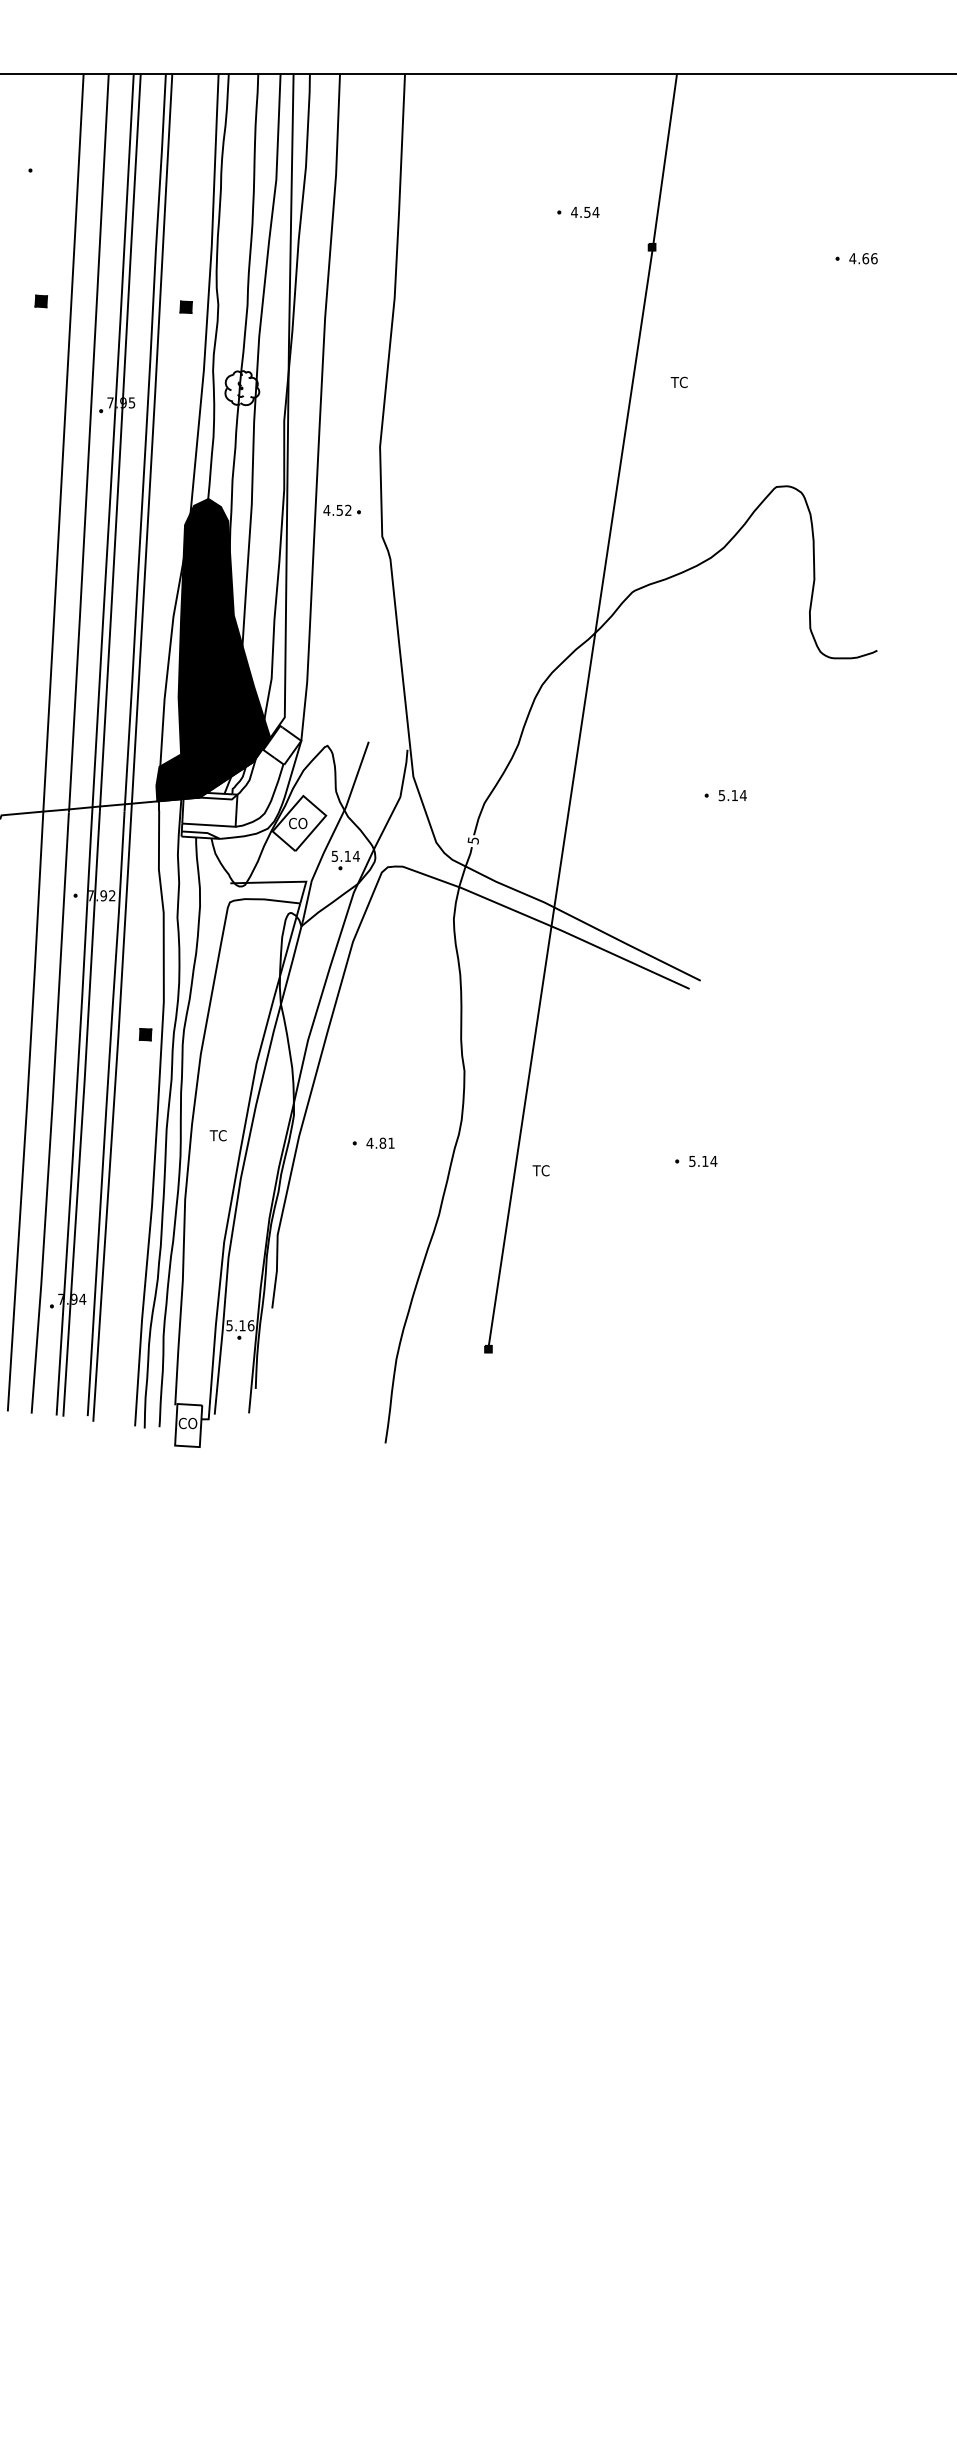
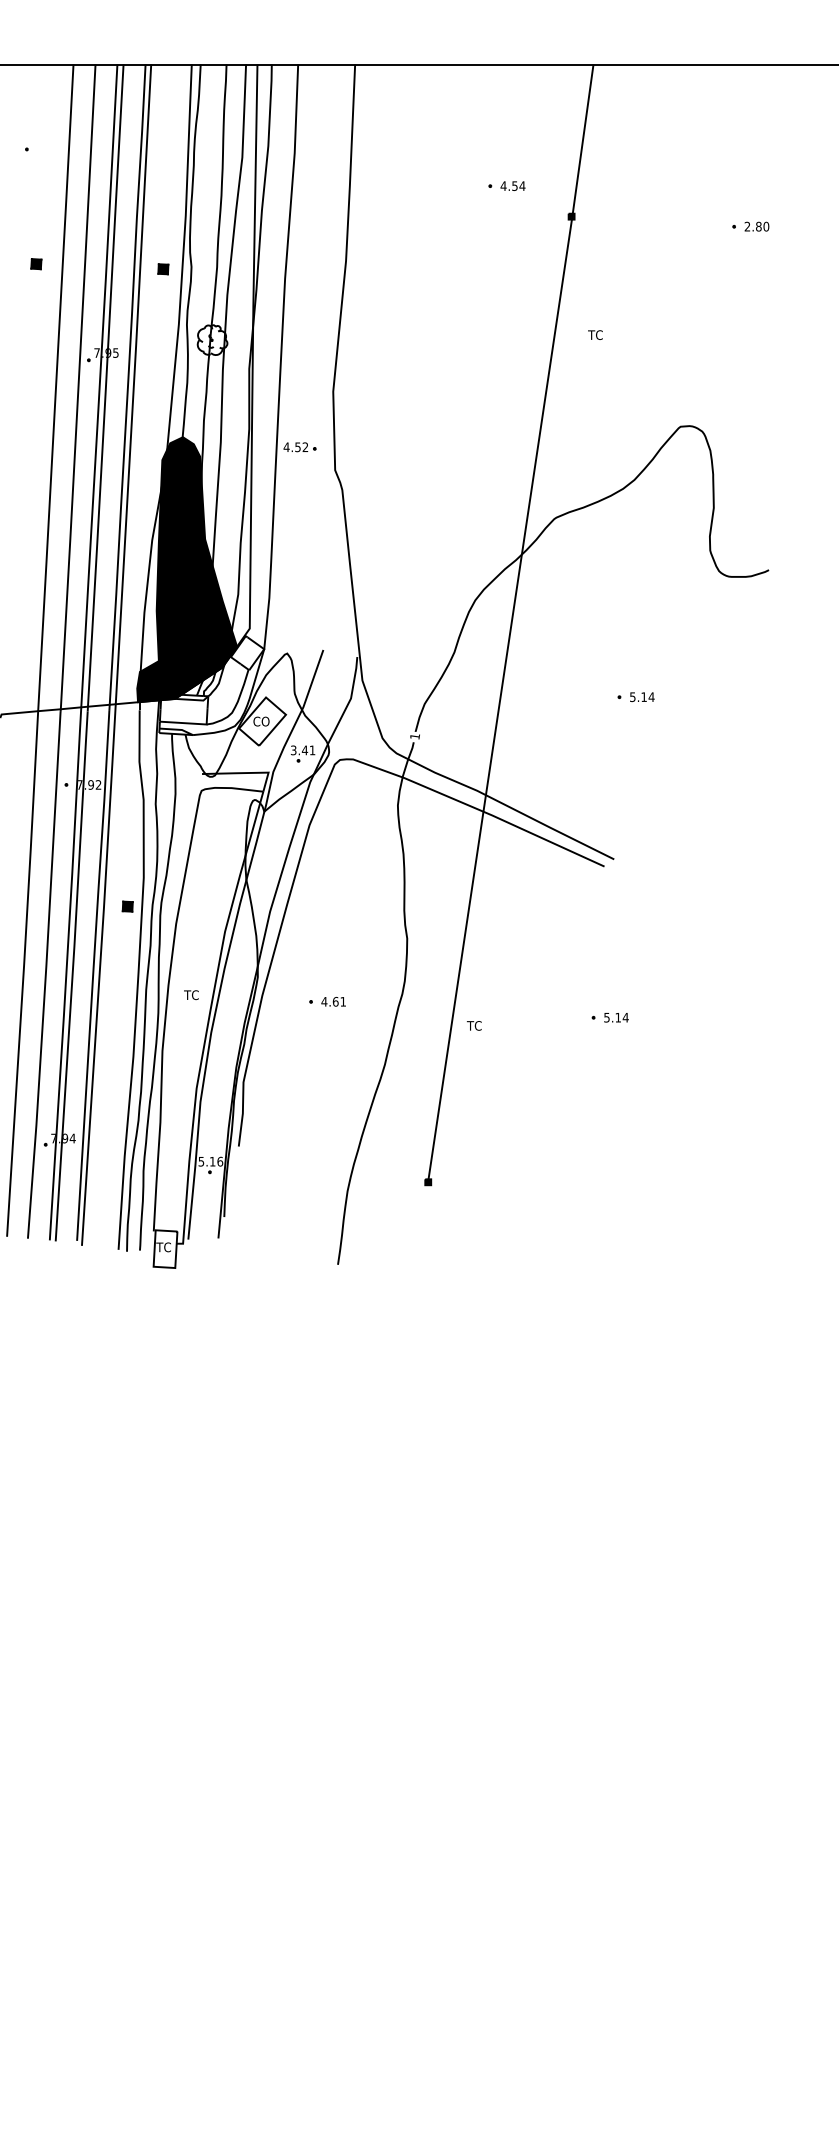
text: (863, 258) -> (756, 226), 4.66 -> 2.80
text: (472, 840) -> (414, 736), 5 -> 1
text: (346, 856) -> (303, 750), 5.14 -> 3.41
text: (382, 1142) -> (335, 1001), 4.81 -> 4.61
text: (187, 1423) -> (164, 1247), CO -> TC

